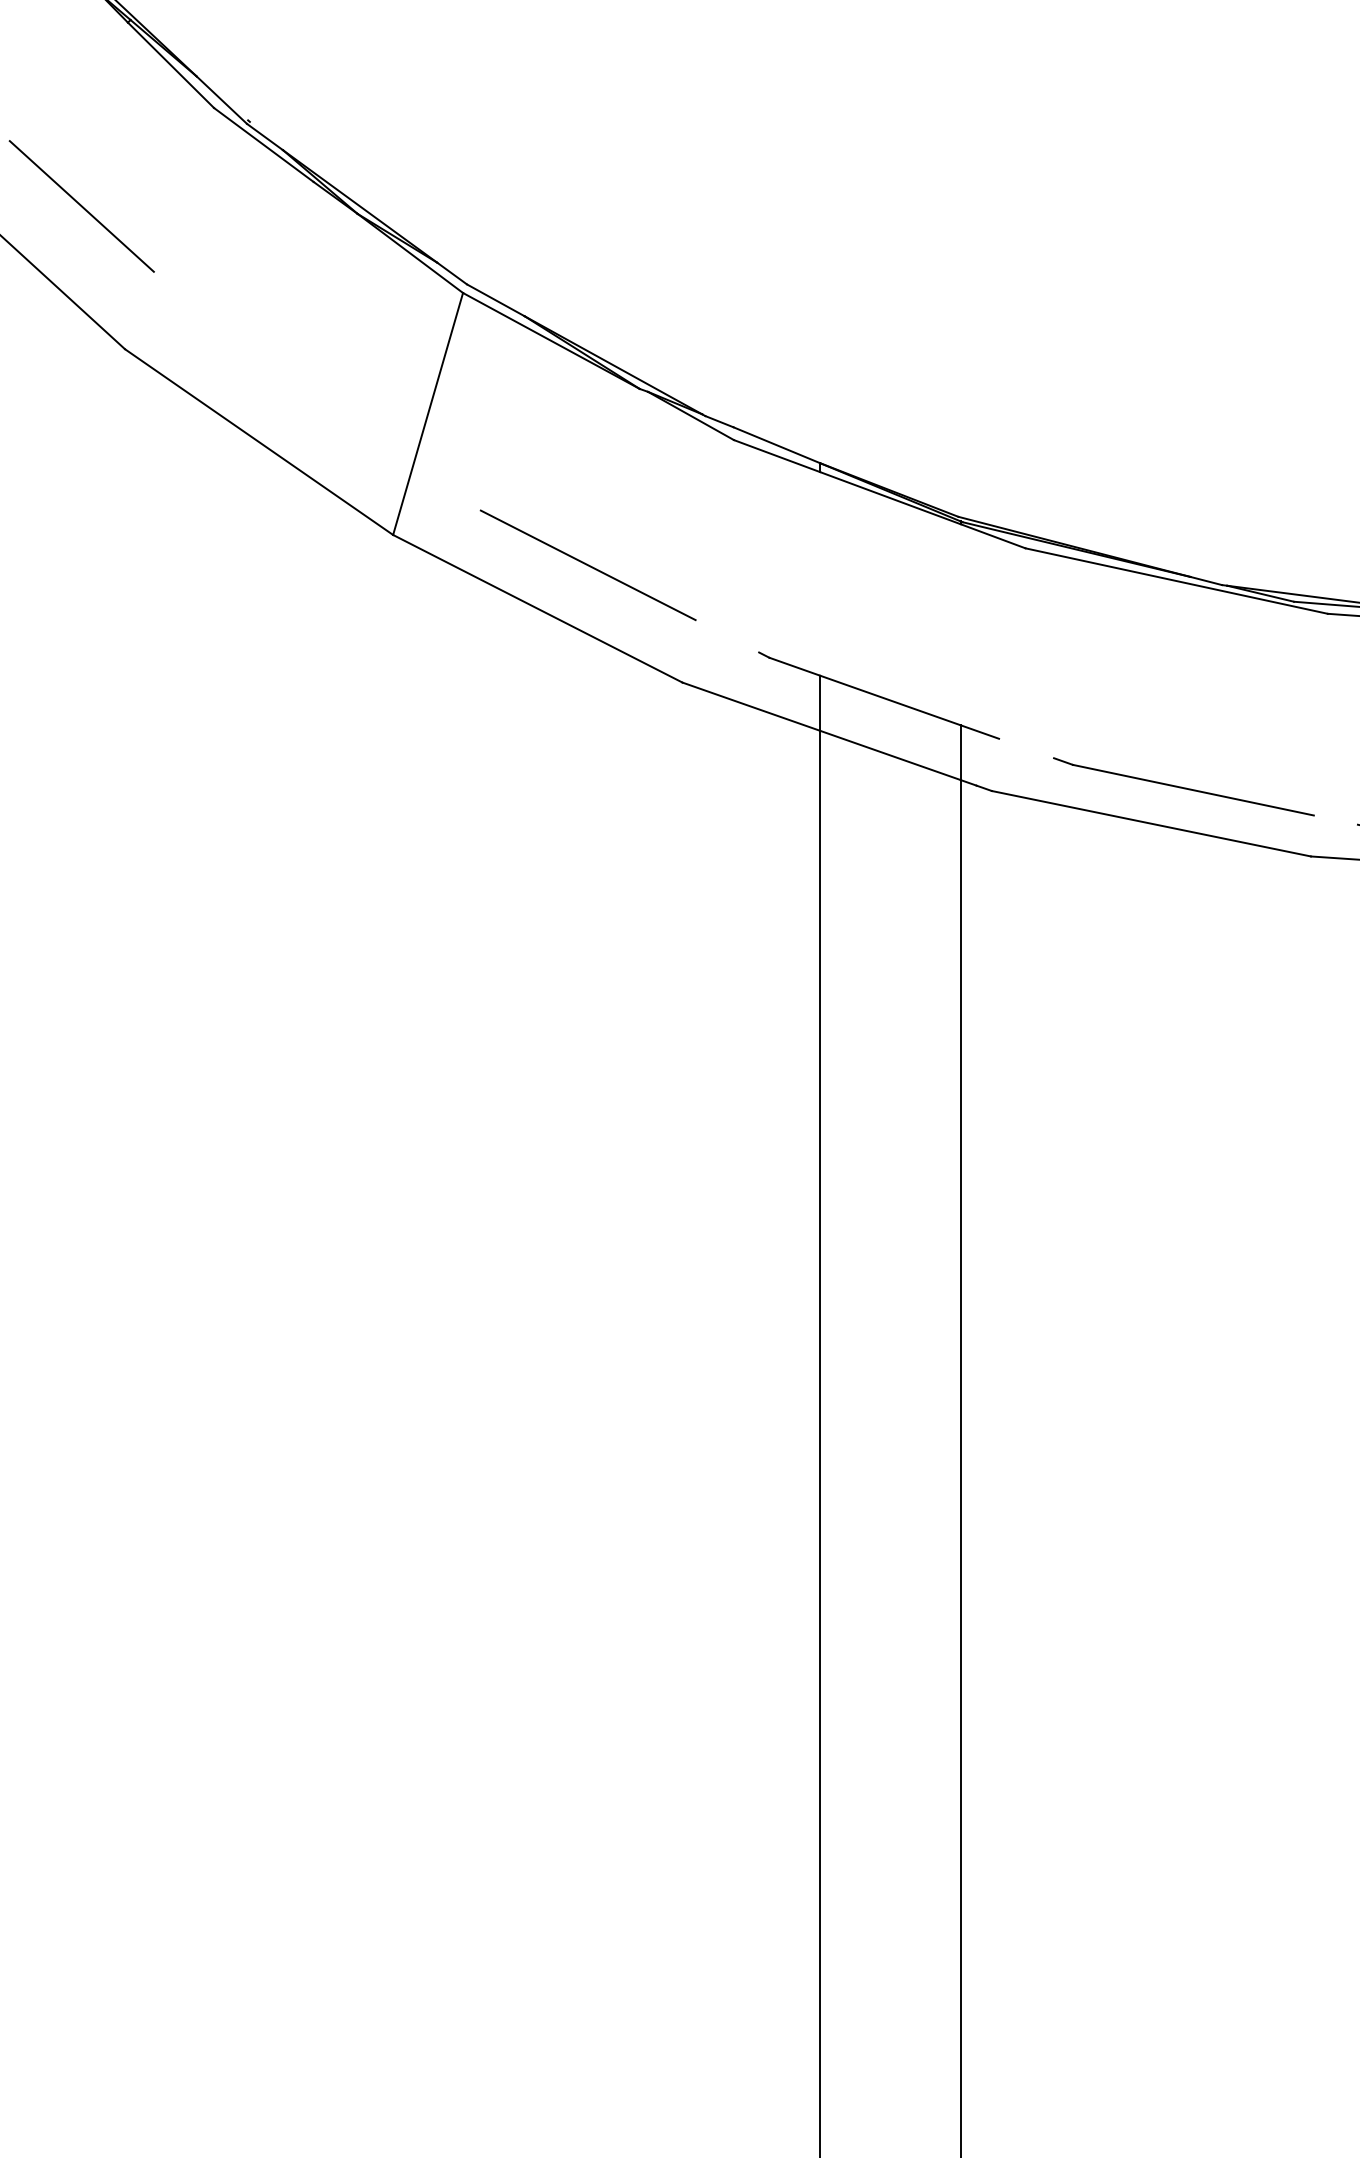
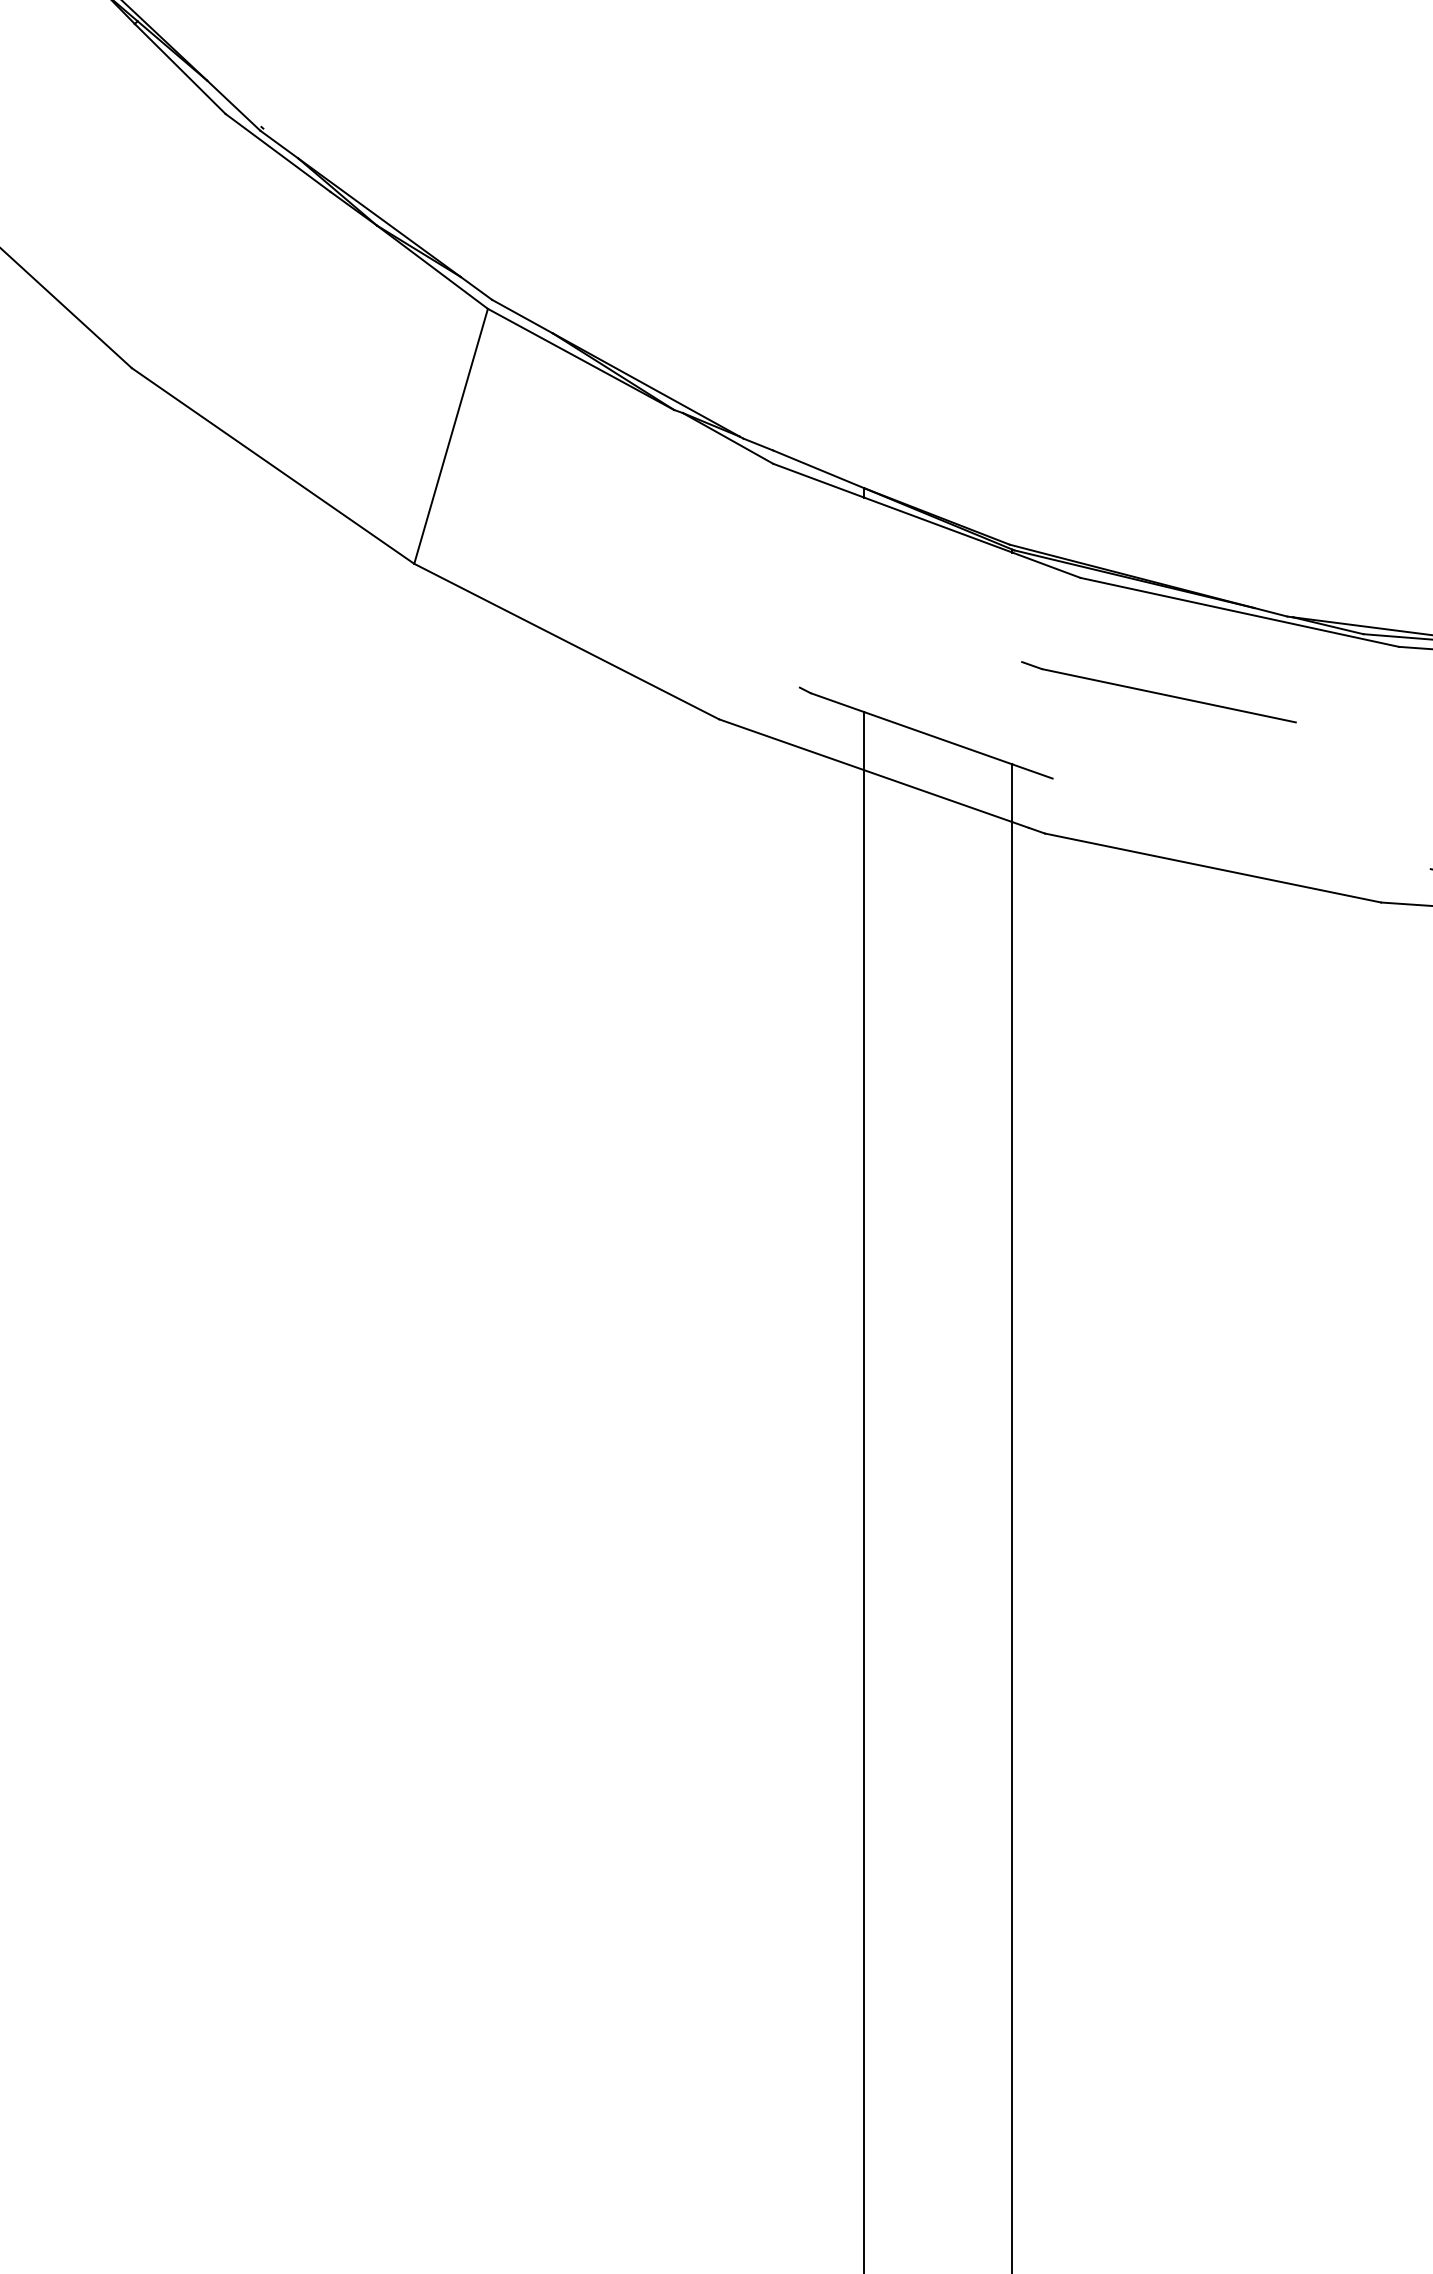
line: (81, 206) -> (85, 217), removed
line: (587, 565) -> (619, 595), removed
part: (1183, 786) -> (1158, 691), moved

